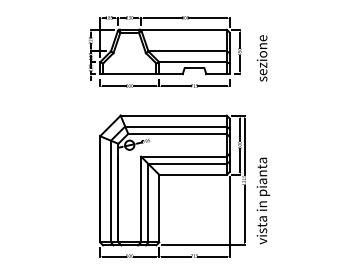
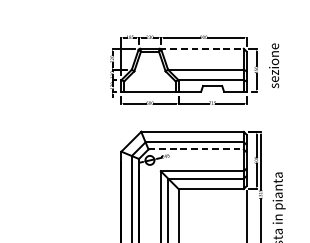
line: (183, 29) -> (201, 48), solid -> dashed
text: (262, 58) -> (274, 65), moved
line: (178, 133) -> (197, 149), solid -> dashed

